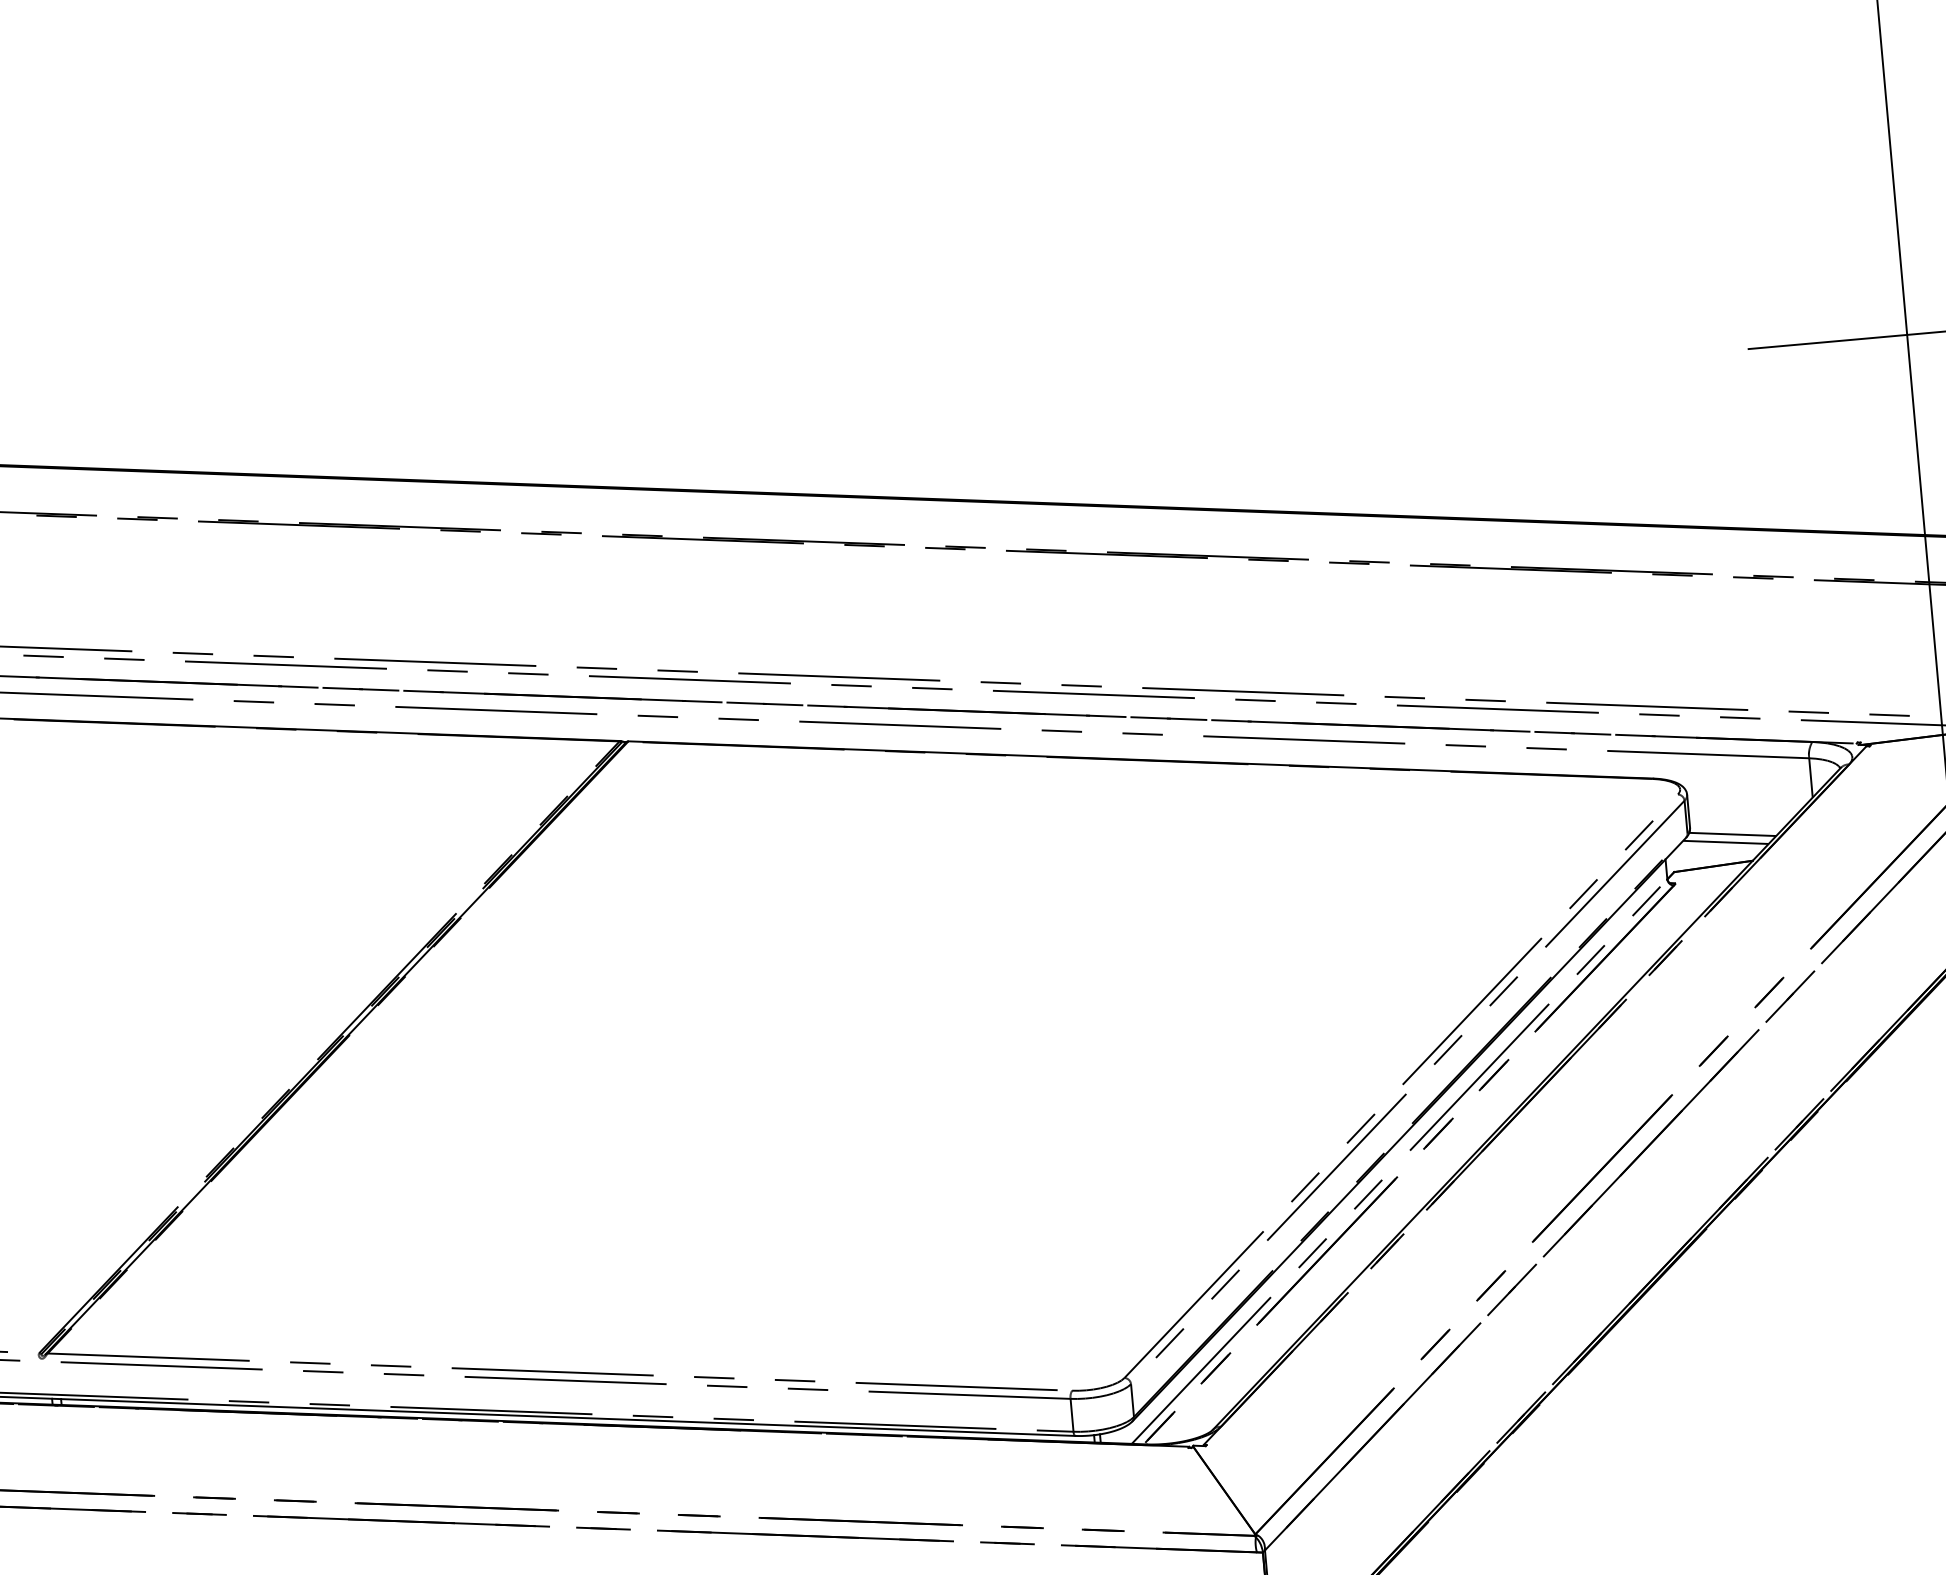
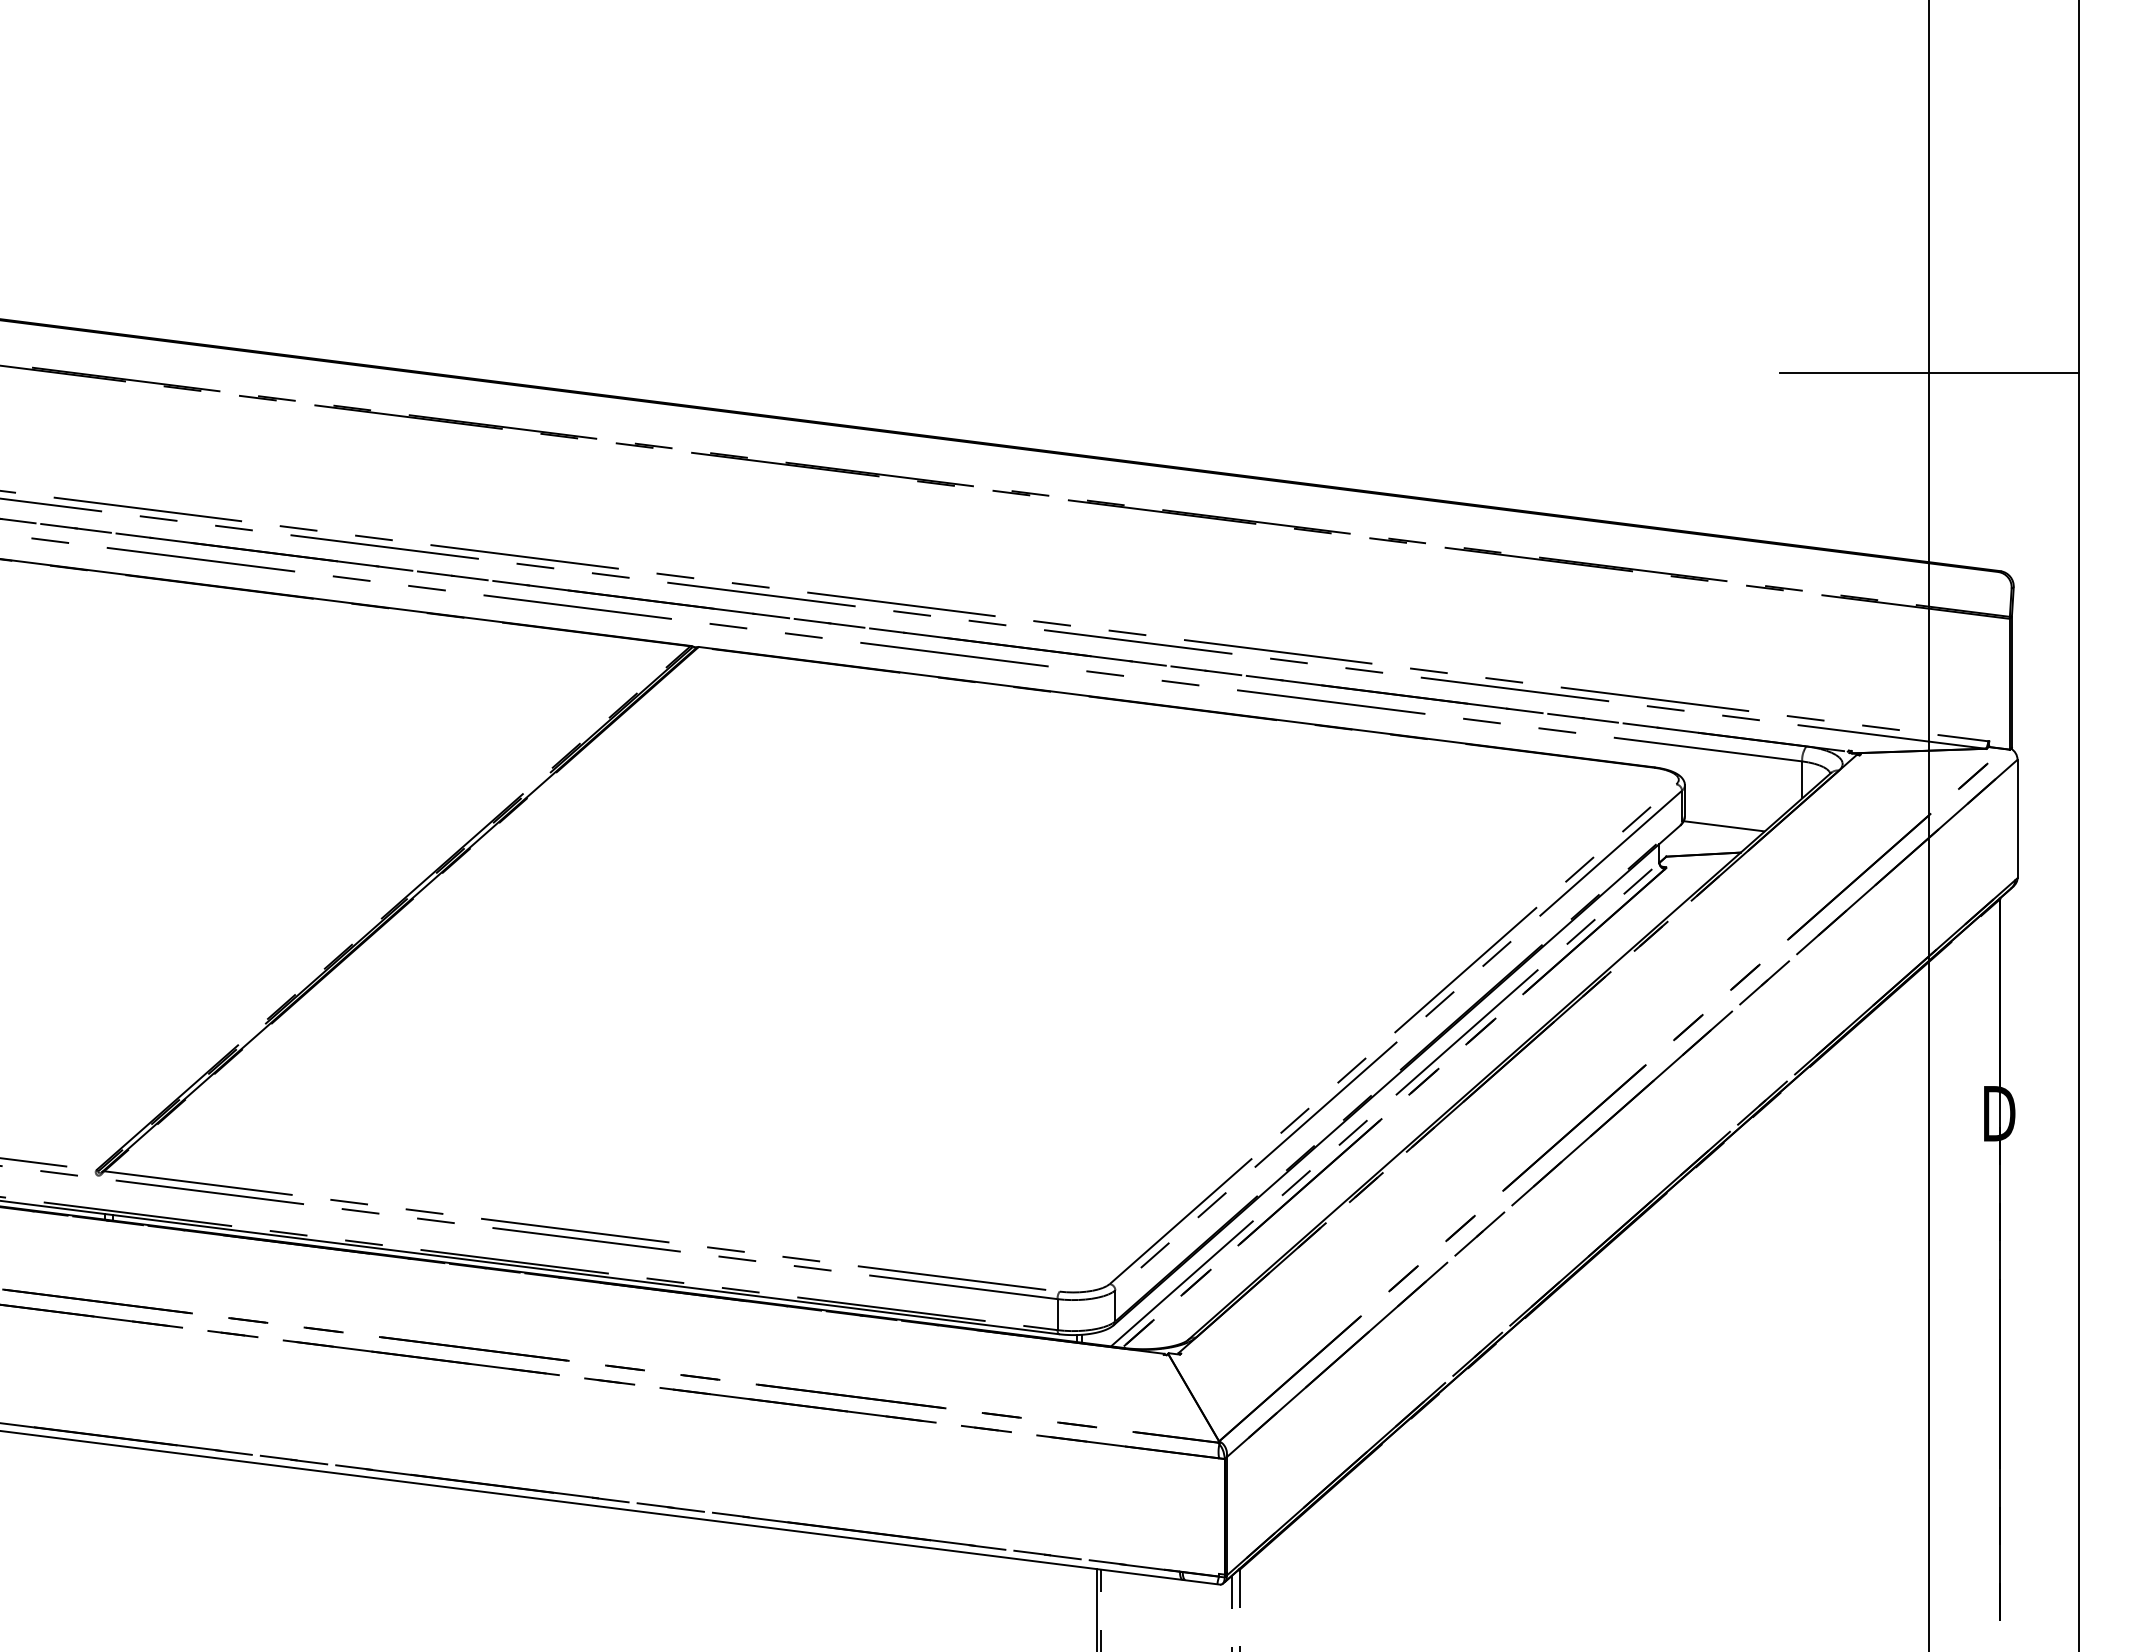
line: (1726, 842) -> (1717, 833), removed

